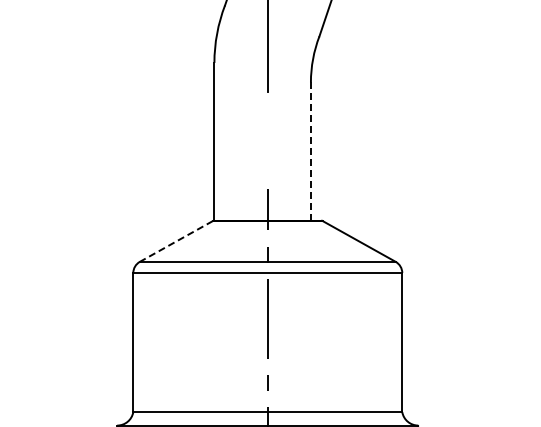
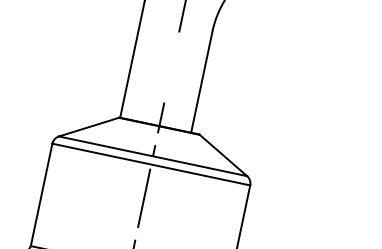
line: (310, 151) -> (201, 81), dashed -> solid
line: (176, 241) -> (89, 127), dashed -> solid

